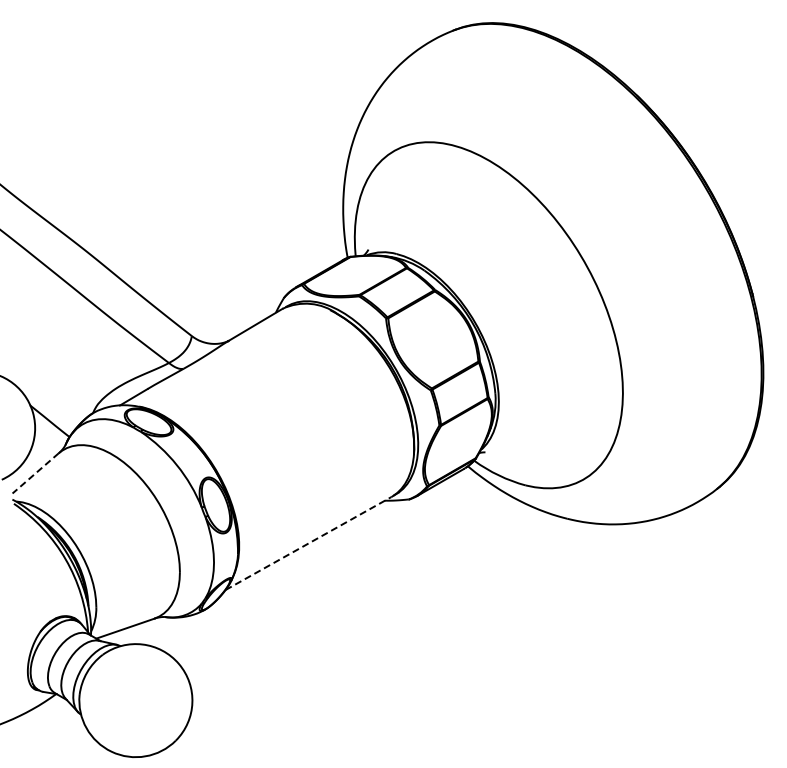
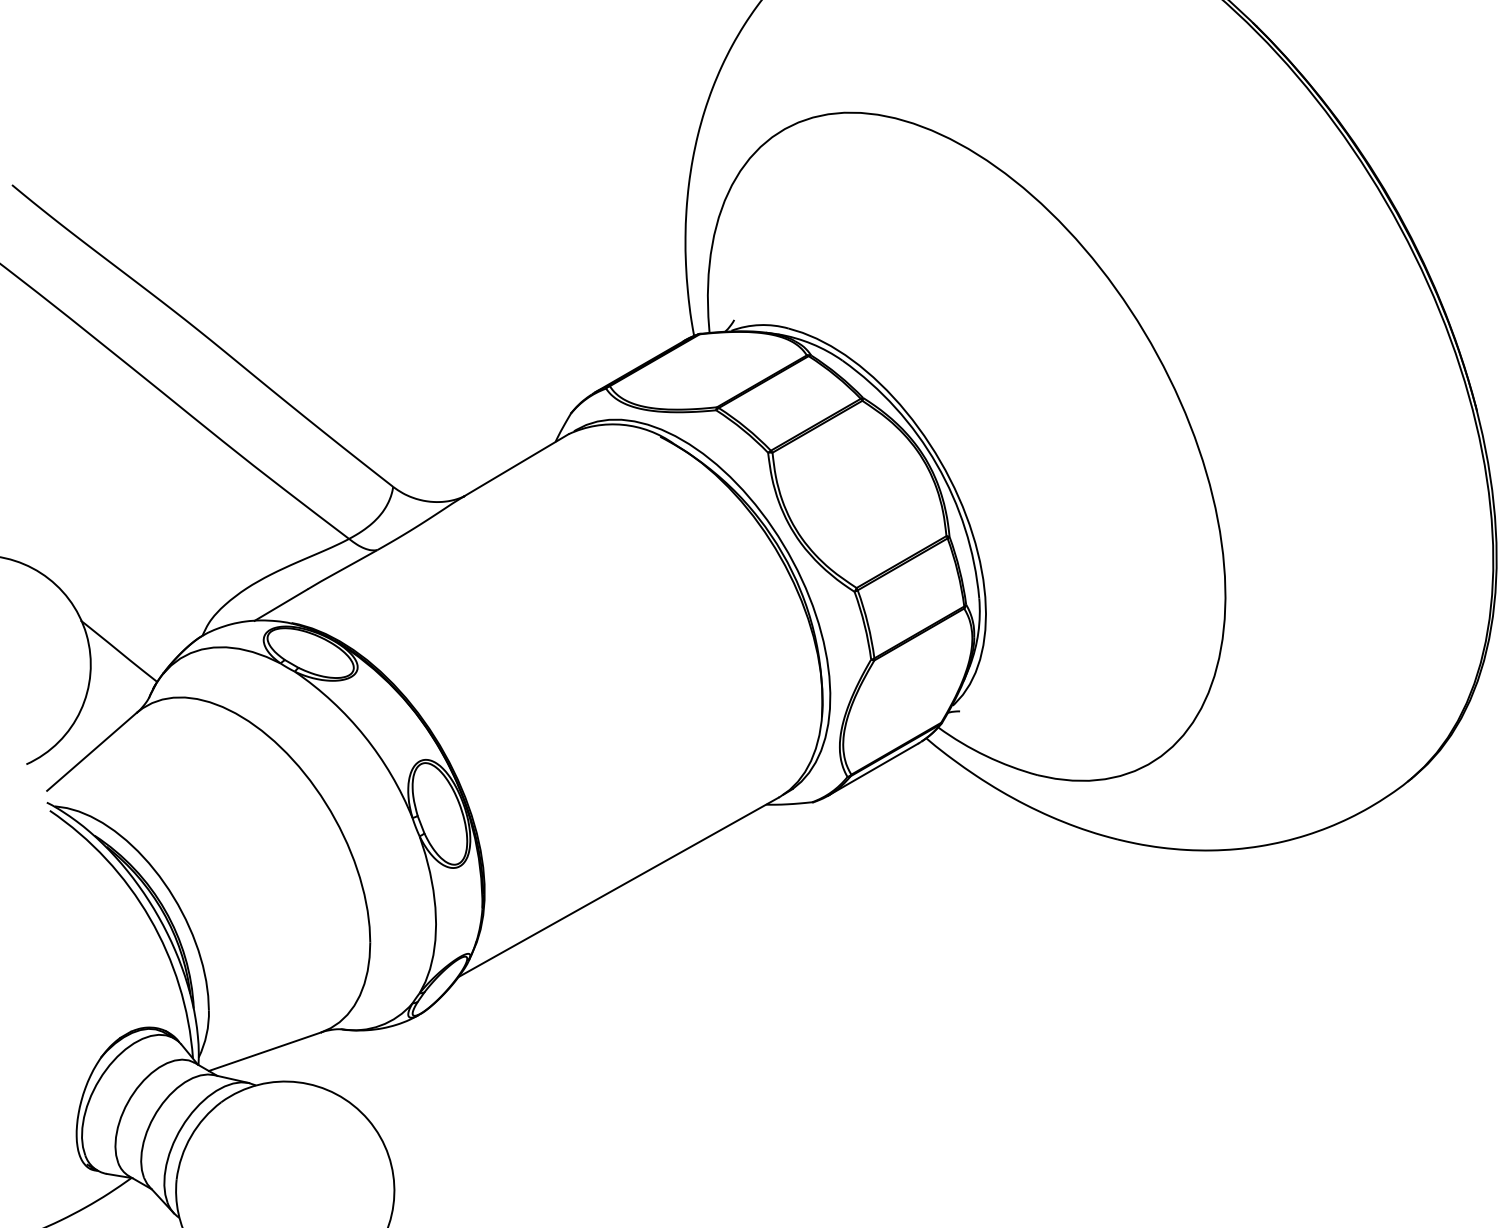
line: (35, 473) -> (91, 752), dashed -> solid
line: (308, 543) -> (618, 887), dashed -> solid

